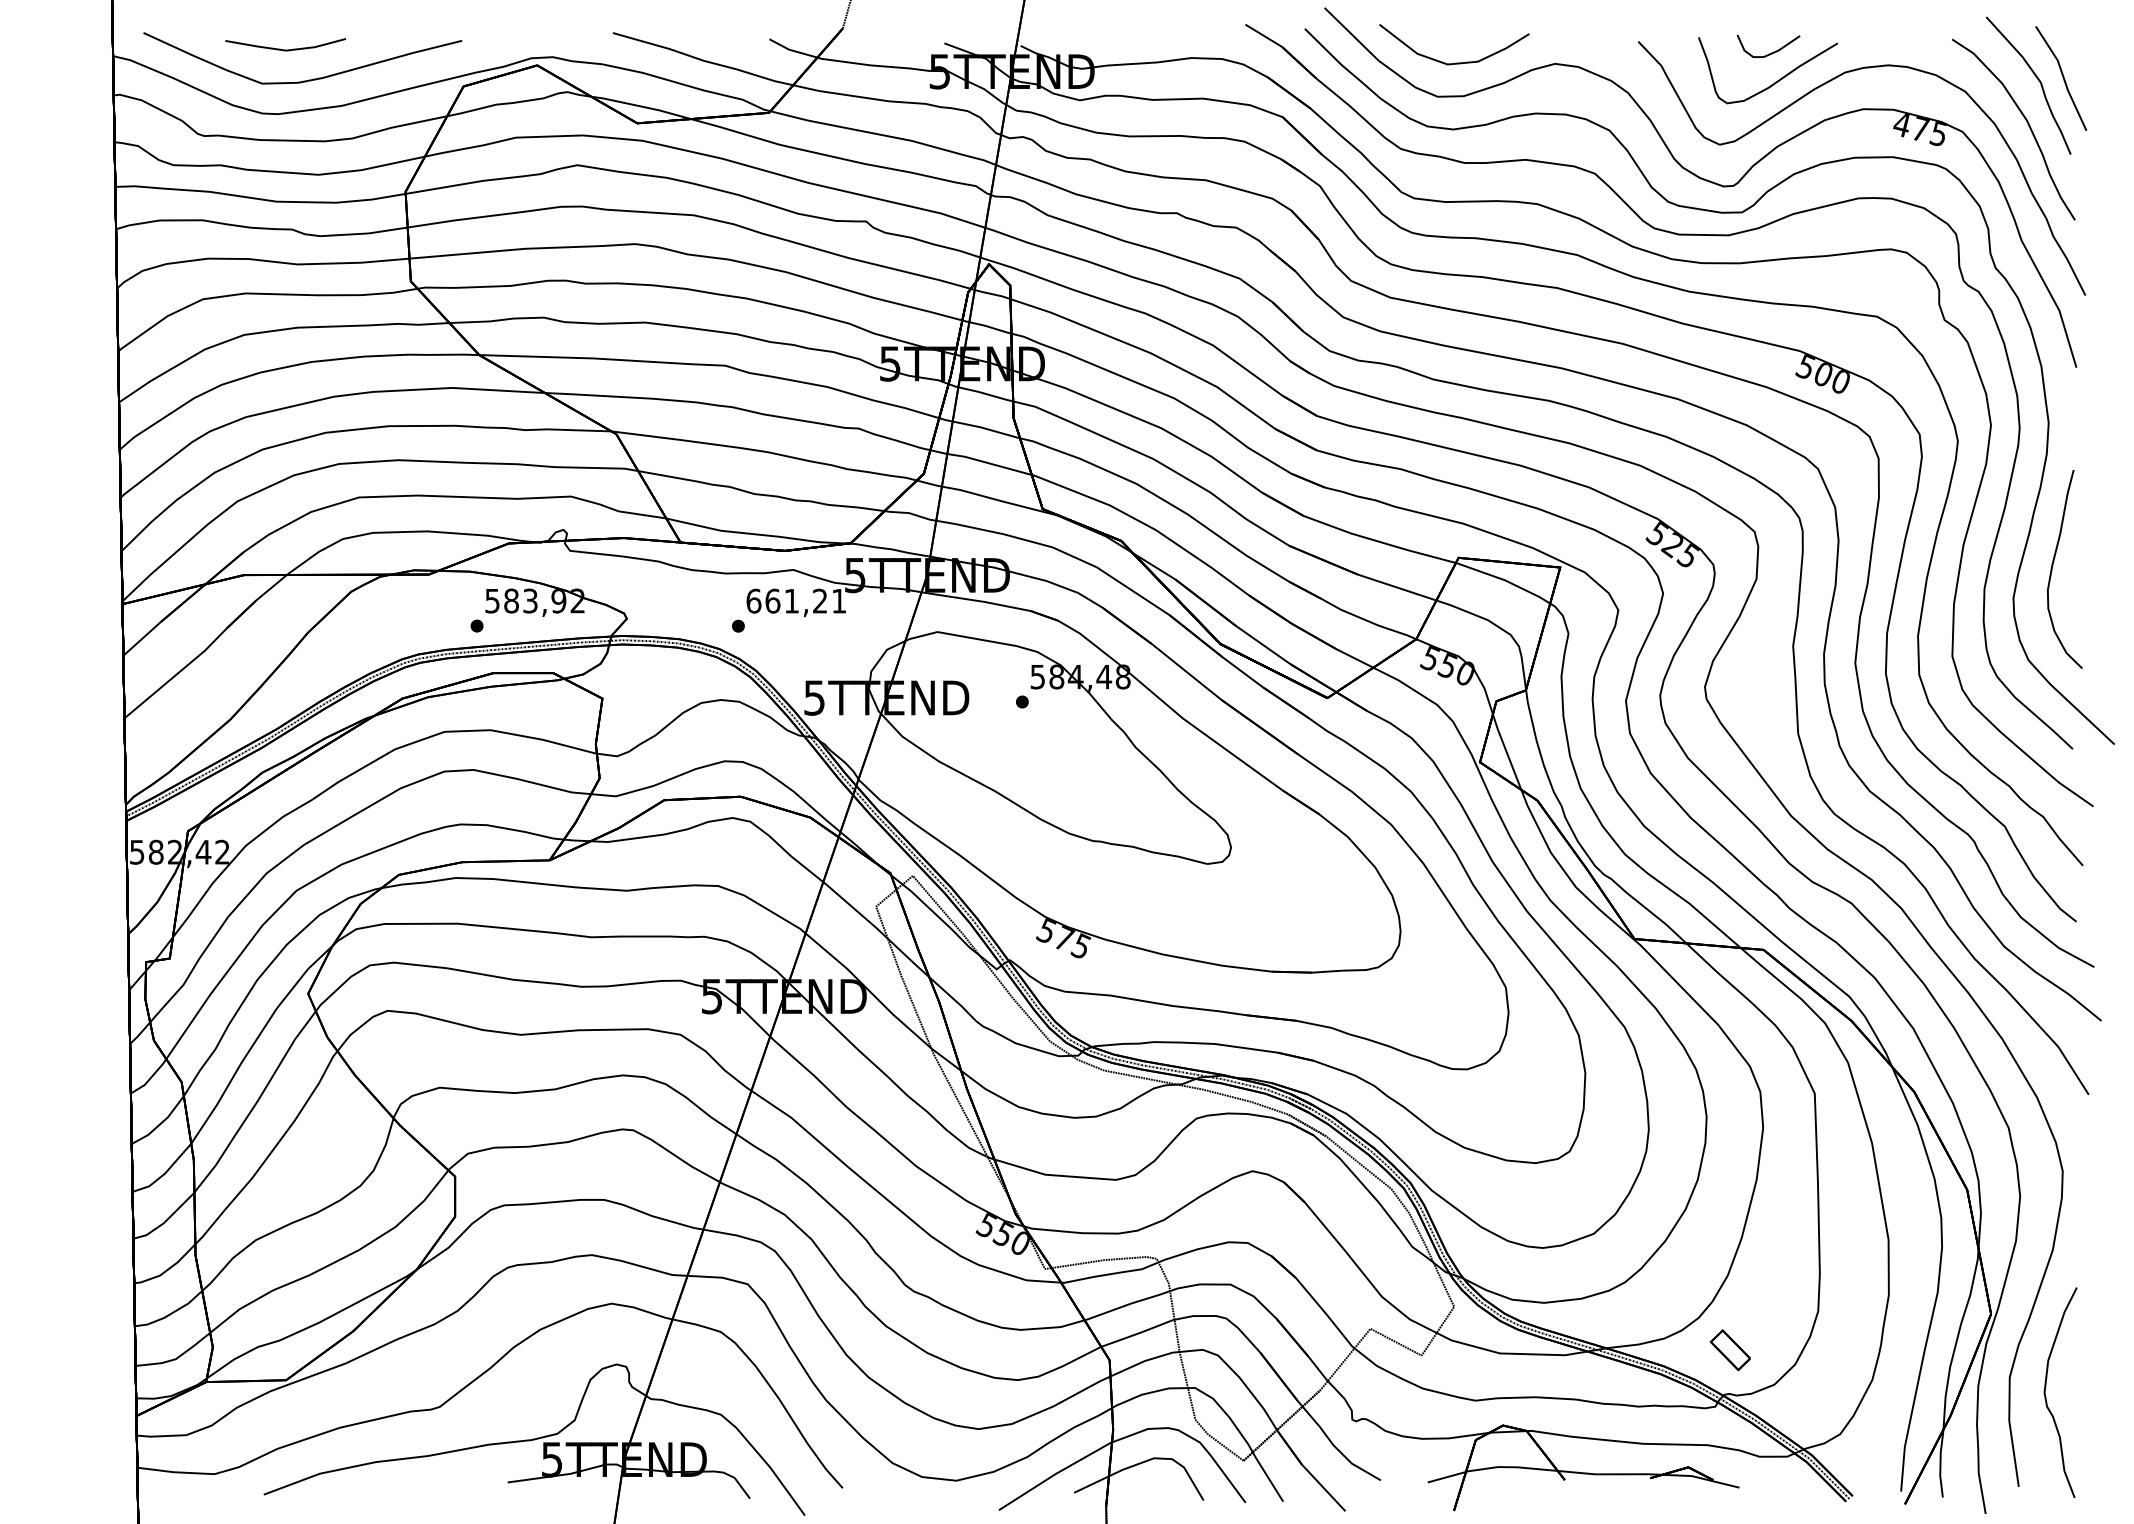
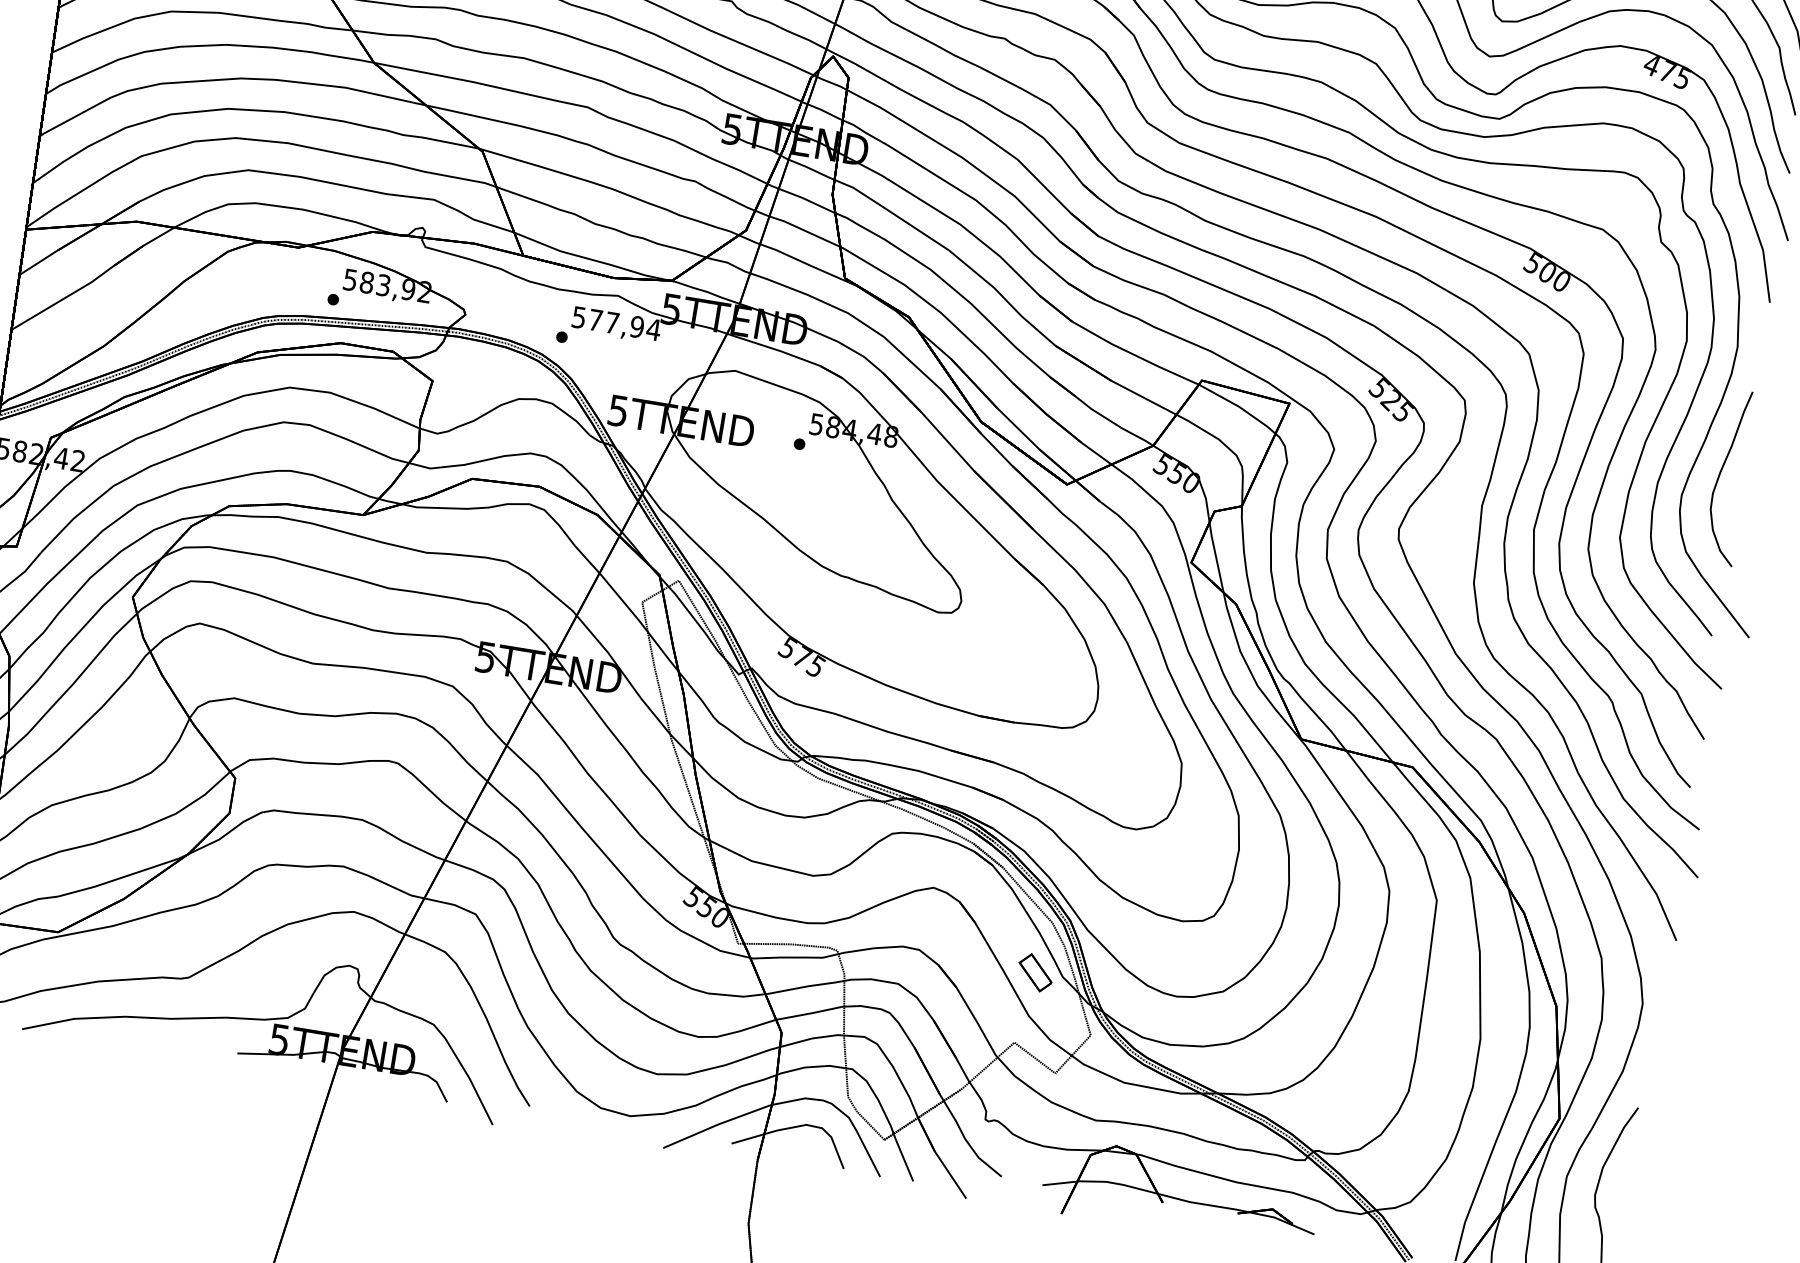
text: (796, 600) -> (616, 323), 661,21 -> 577,94
part: (1729, 1350) -> (1034, 972), moved

